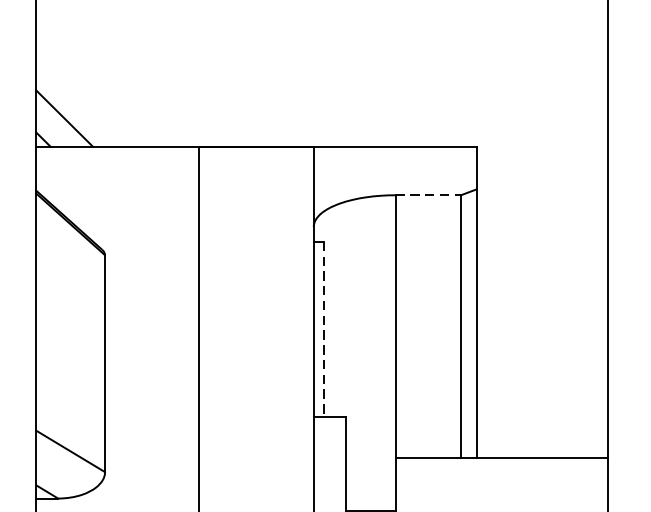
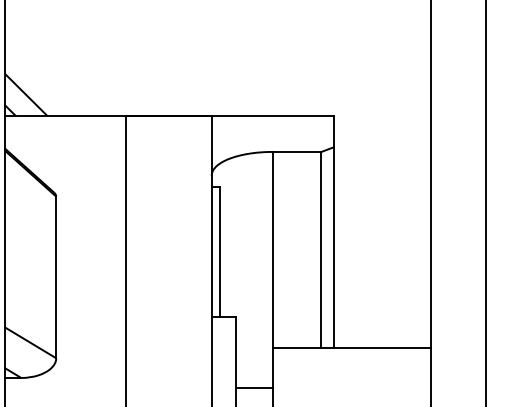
line: (428, 194) -> (297, 151), dashed -> solid
line: (324, 330) -> (219, 252), dashed -> solid

